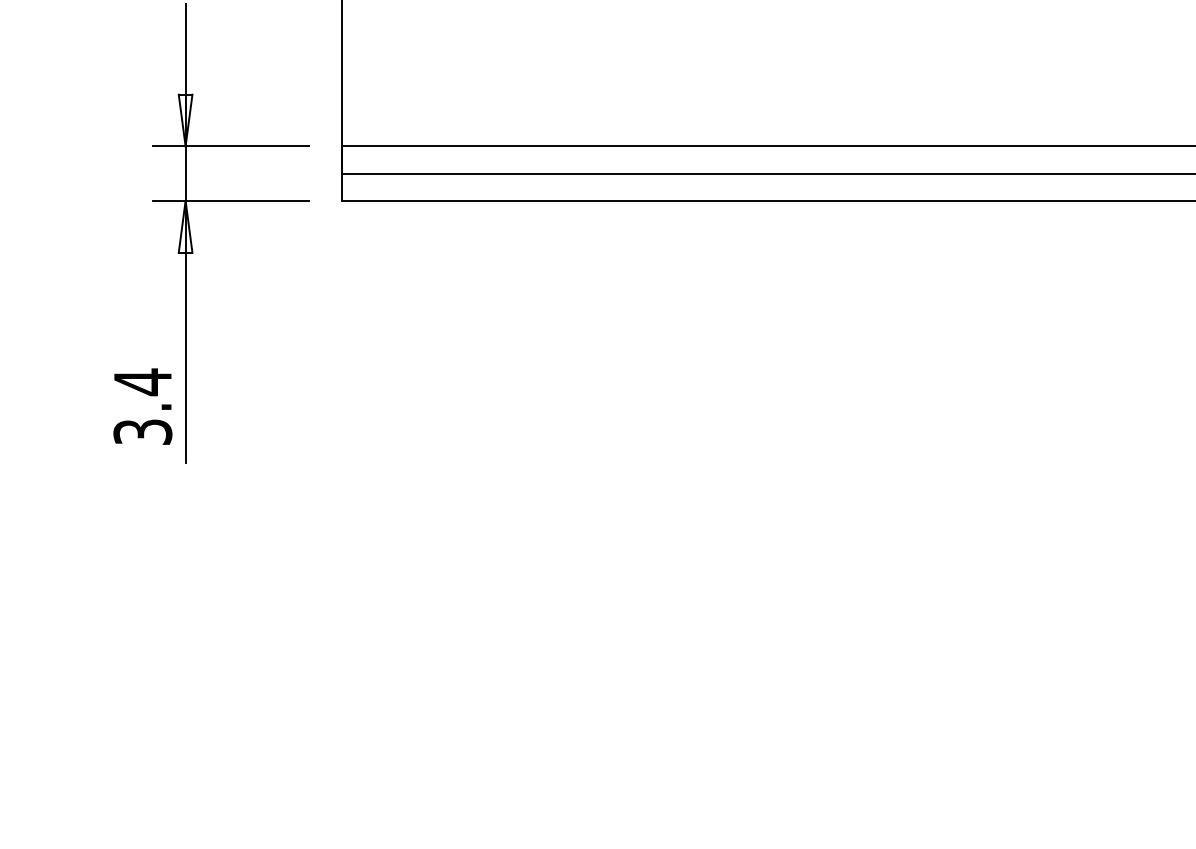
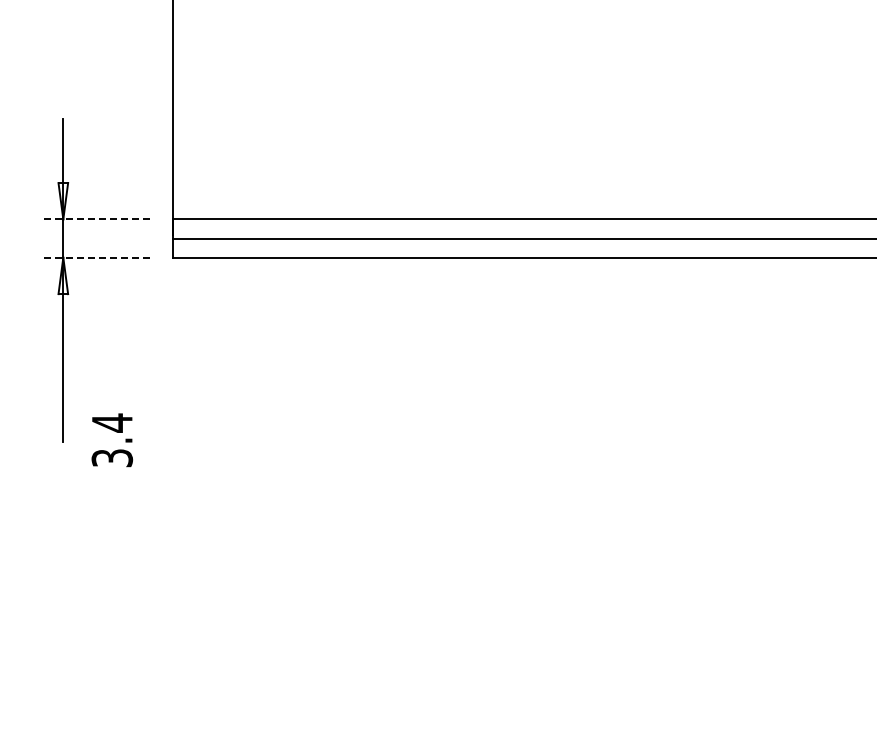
line: (231, 146) -> (95, 219), solid -> dashed
line: (231, 200) -> (95, 257), solid -> dashed
text: (141, 406) -> (111, 440), moved

